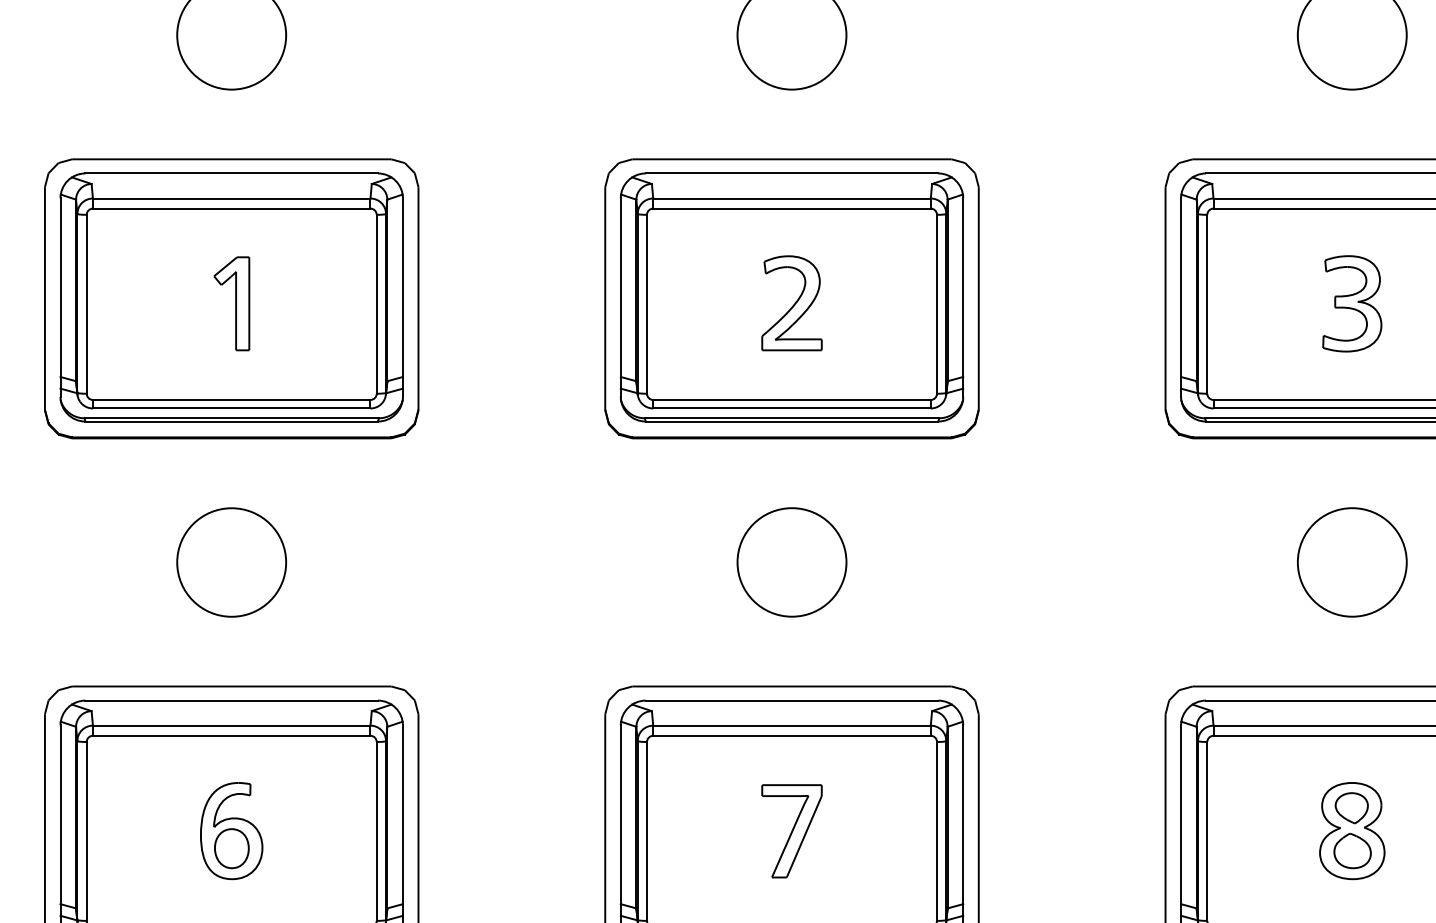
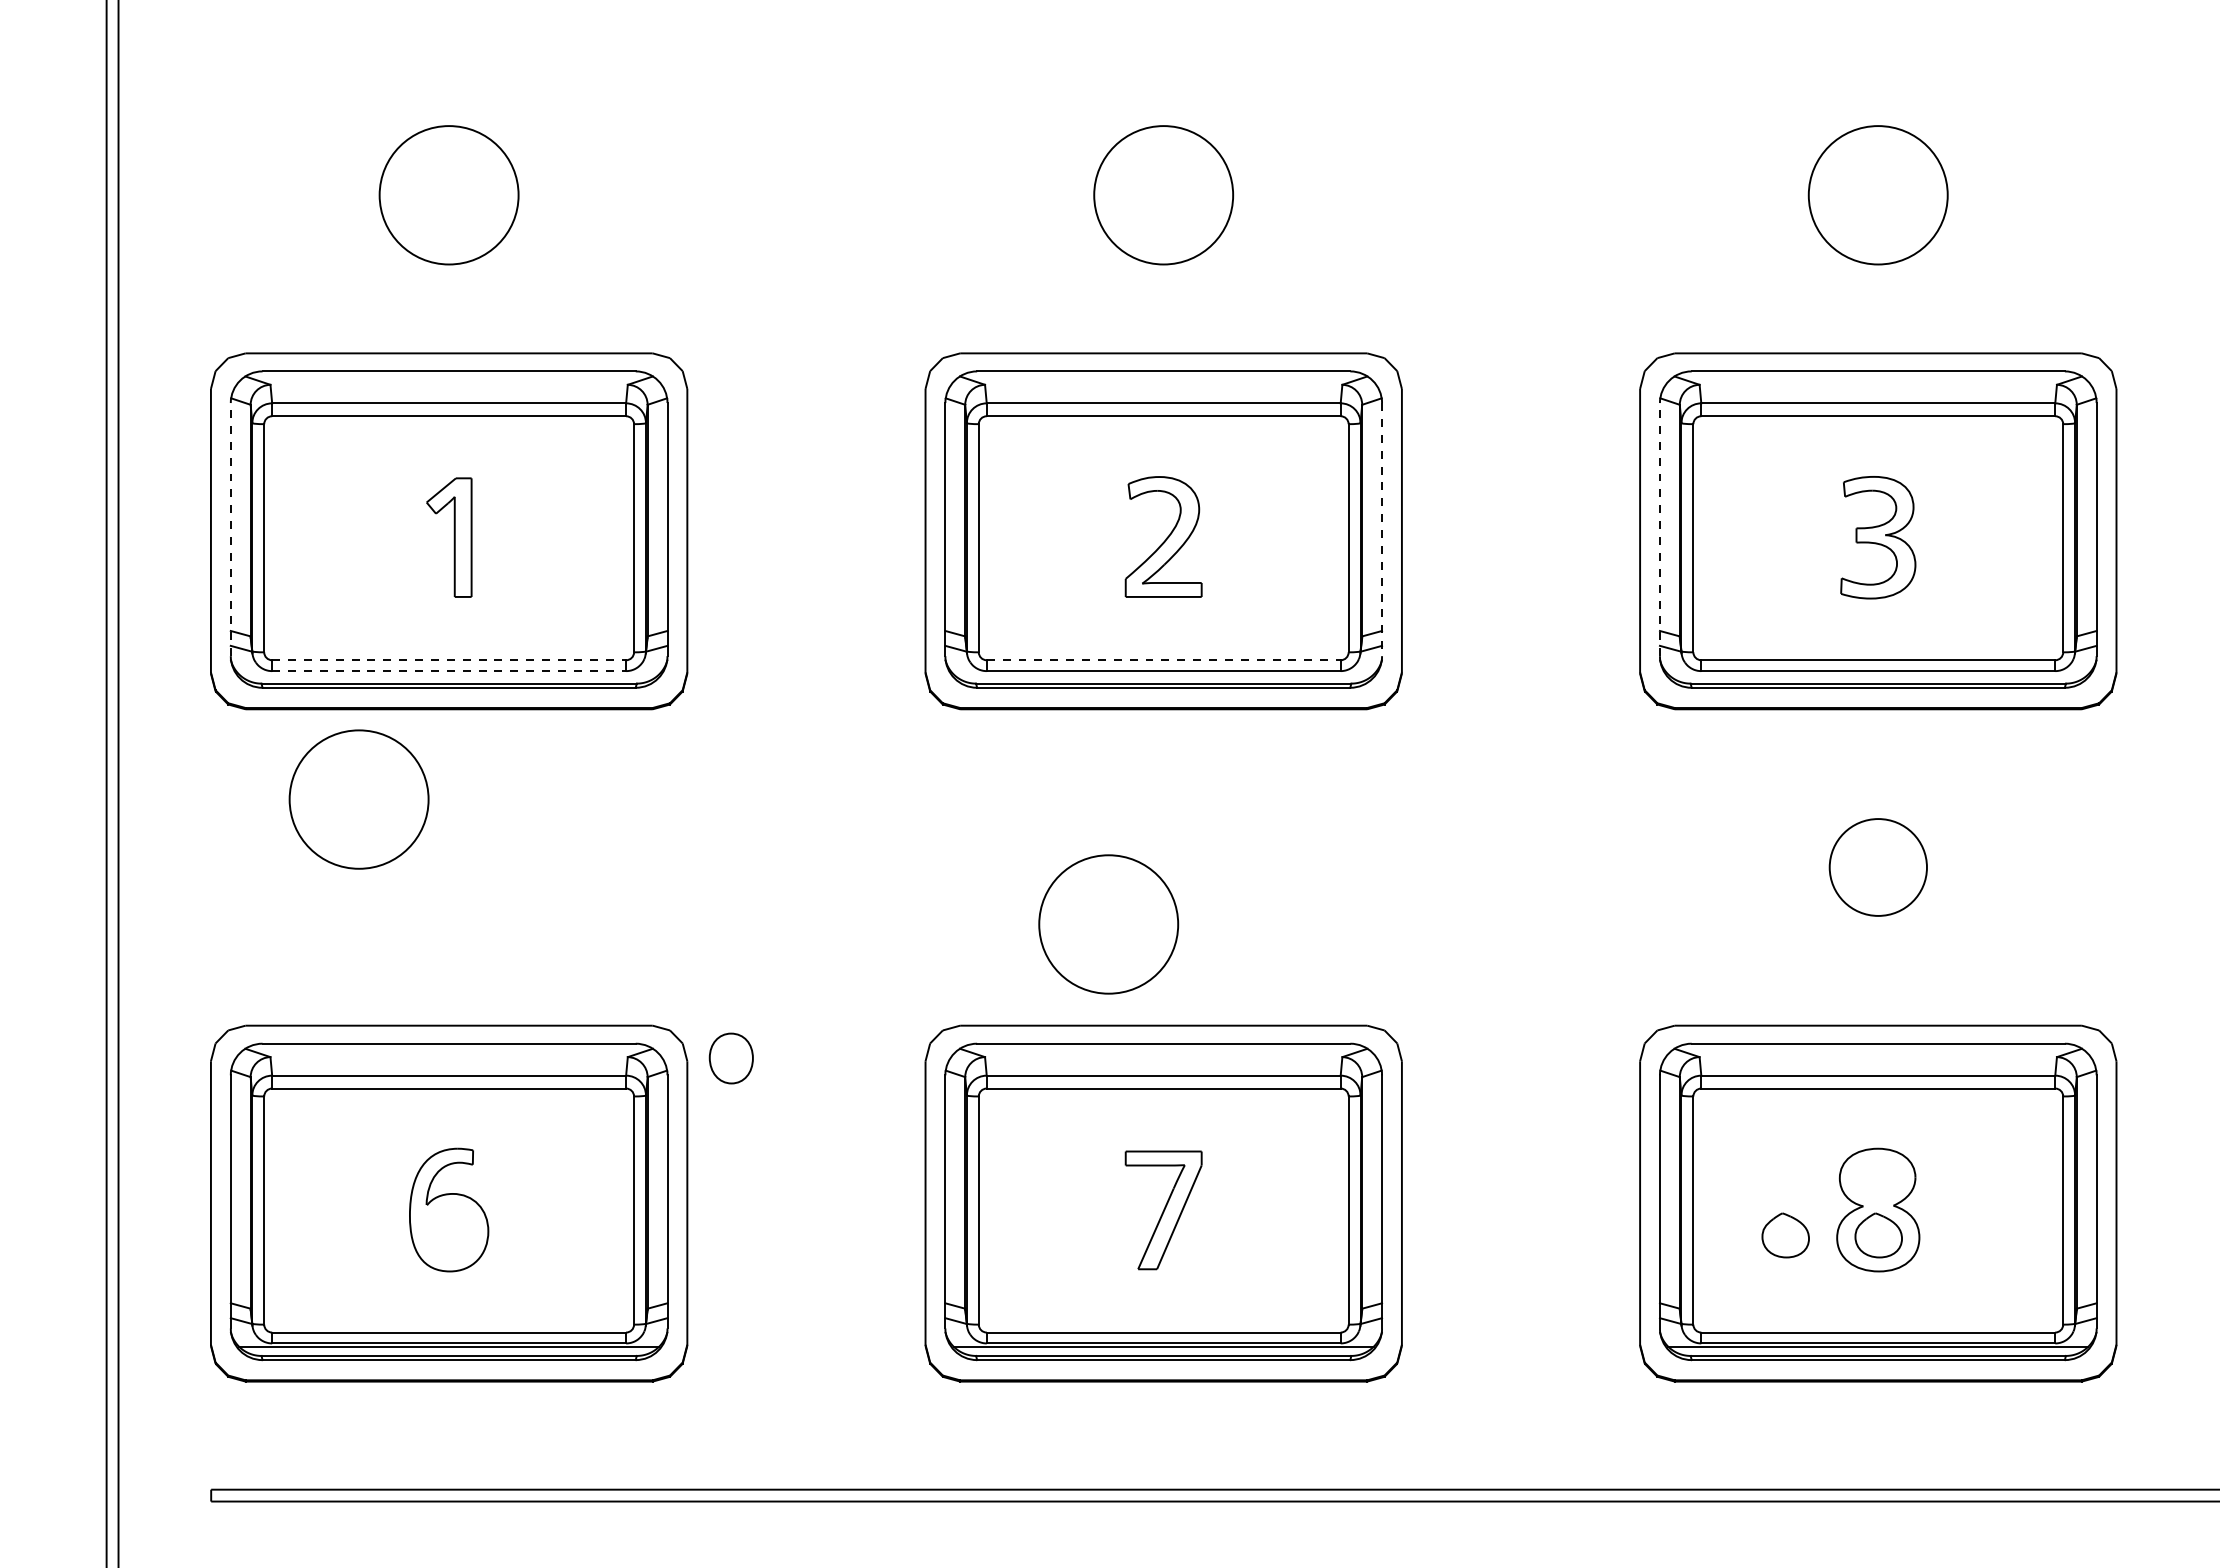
line: (60, 297) -> (230, 529), solid -> dashed
line: (963, 297) -> (1382, 529), solid -> dashed
line: (1180, 297) -> (1659, 529), solid -> dashed
line: (231, 400) -> (449, 660), solid -> dashed
line: (791, 400) -> (1163, 660), solid -> dashed
line: (231, 408) -> (449, 671), solid -> dashed
part: (231, 562) -> (358, 799), moved
part: (791, 562) -> (1108, 924), moved
part: (1352, 562) -> (1878, 867), size x0.7
part: (1351, 807) -> (1877, 1180), removed
part: (231, 848) -> (730, 1058), moved
part: (1279, 851) -> (1785, 1235), added

